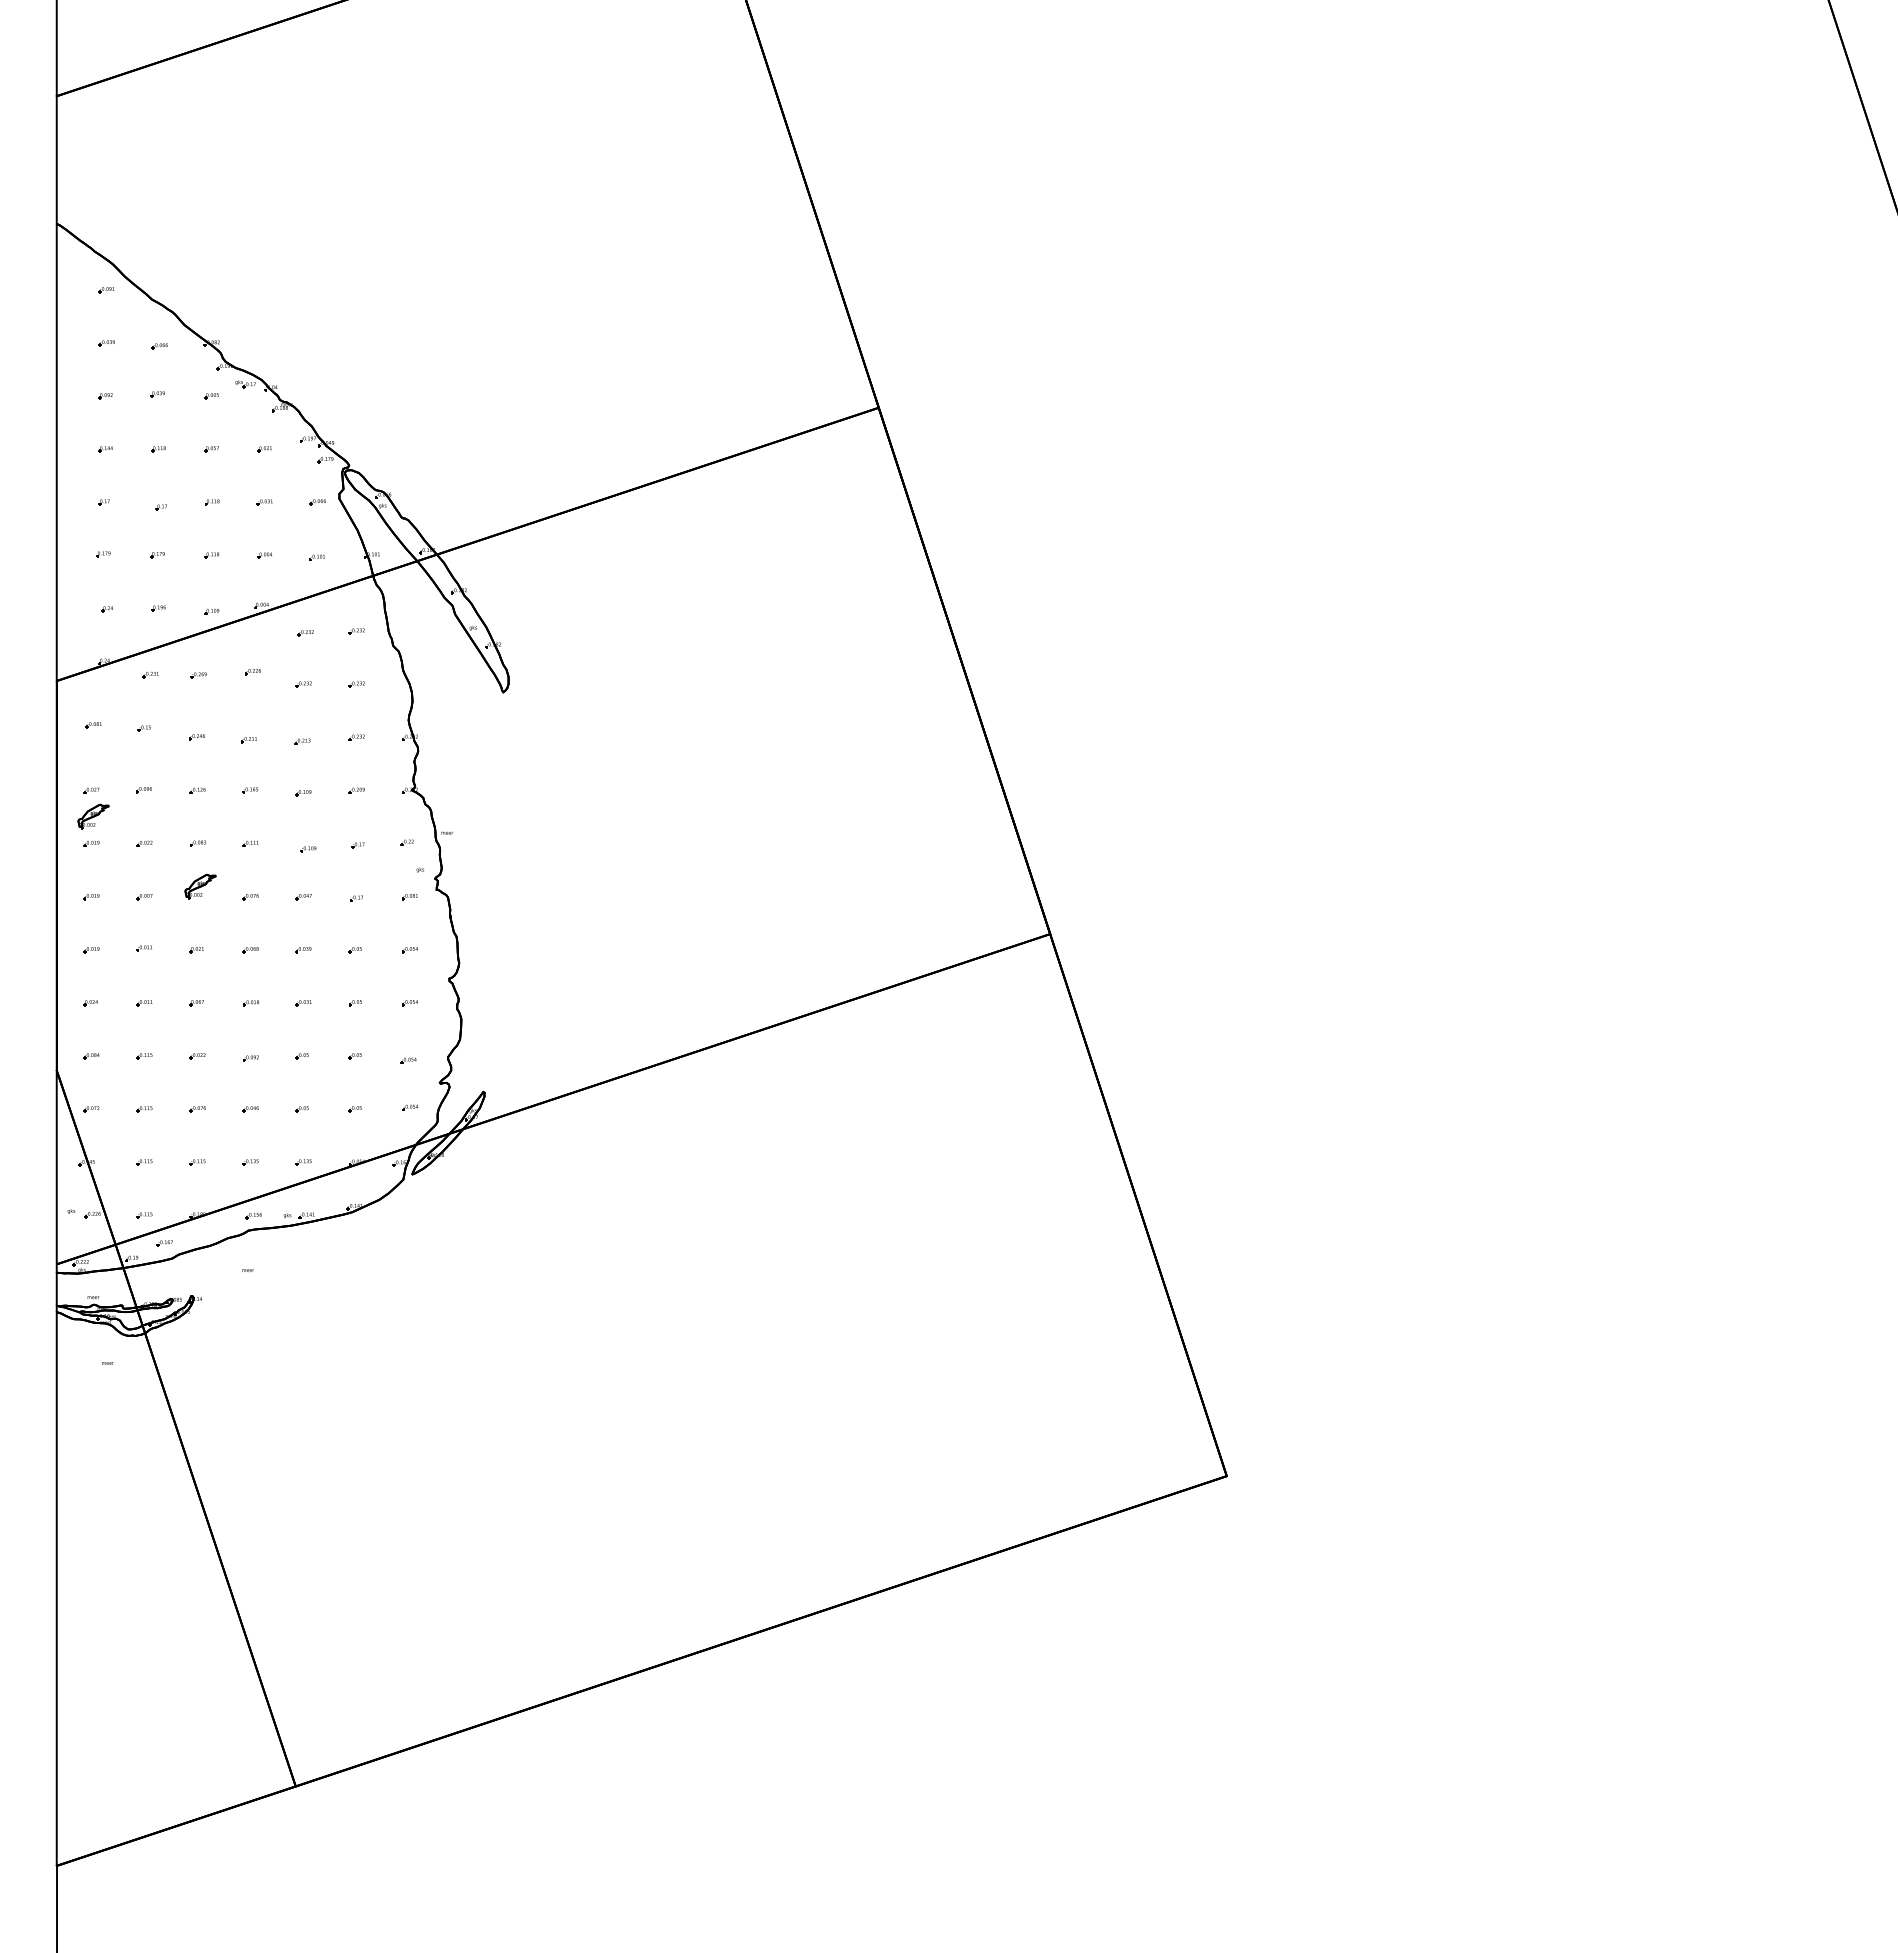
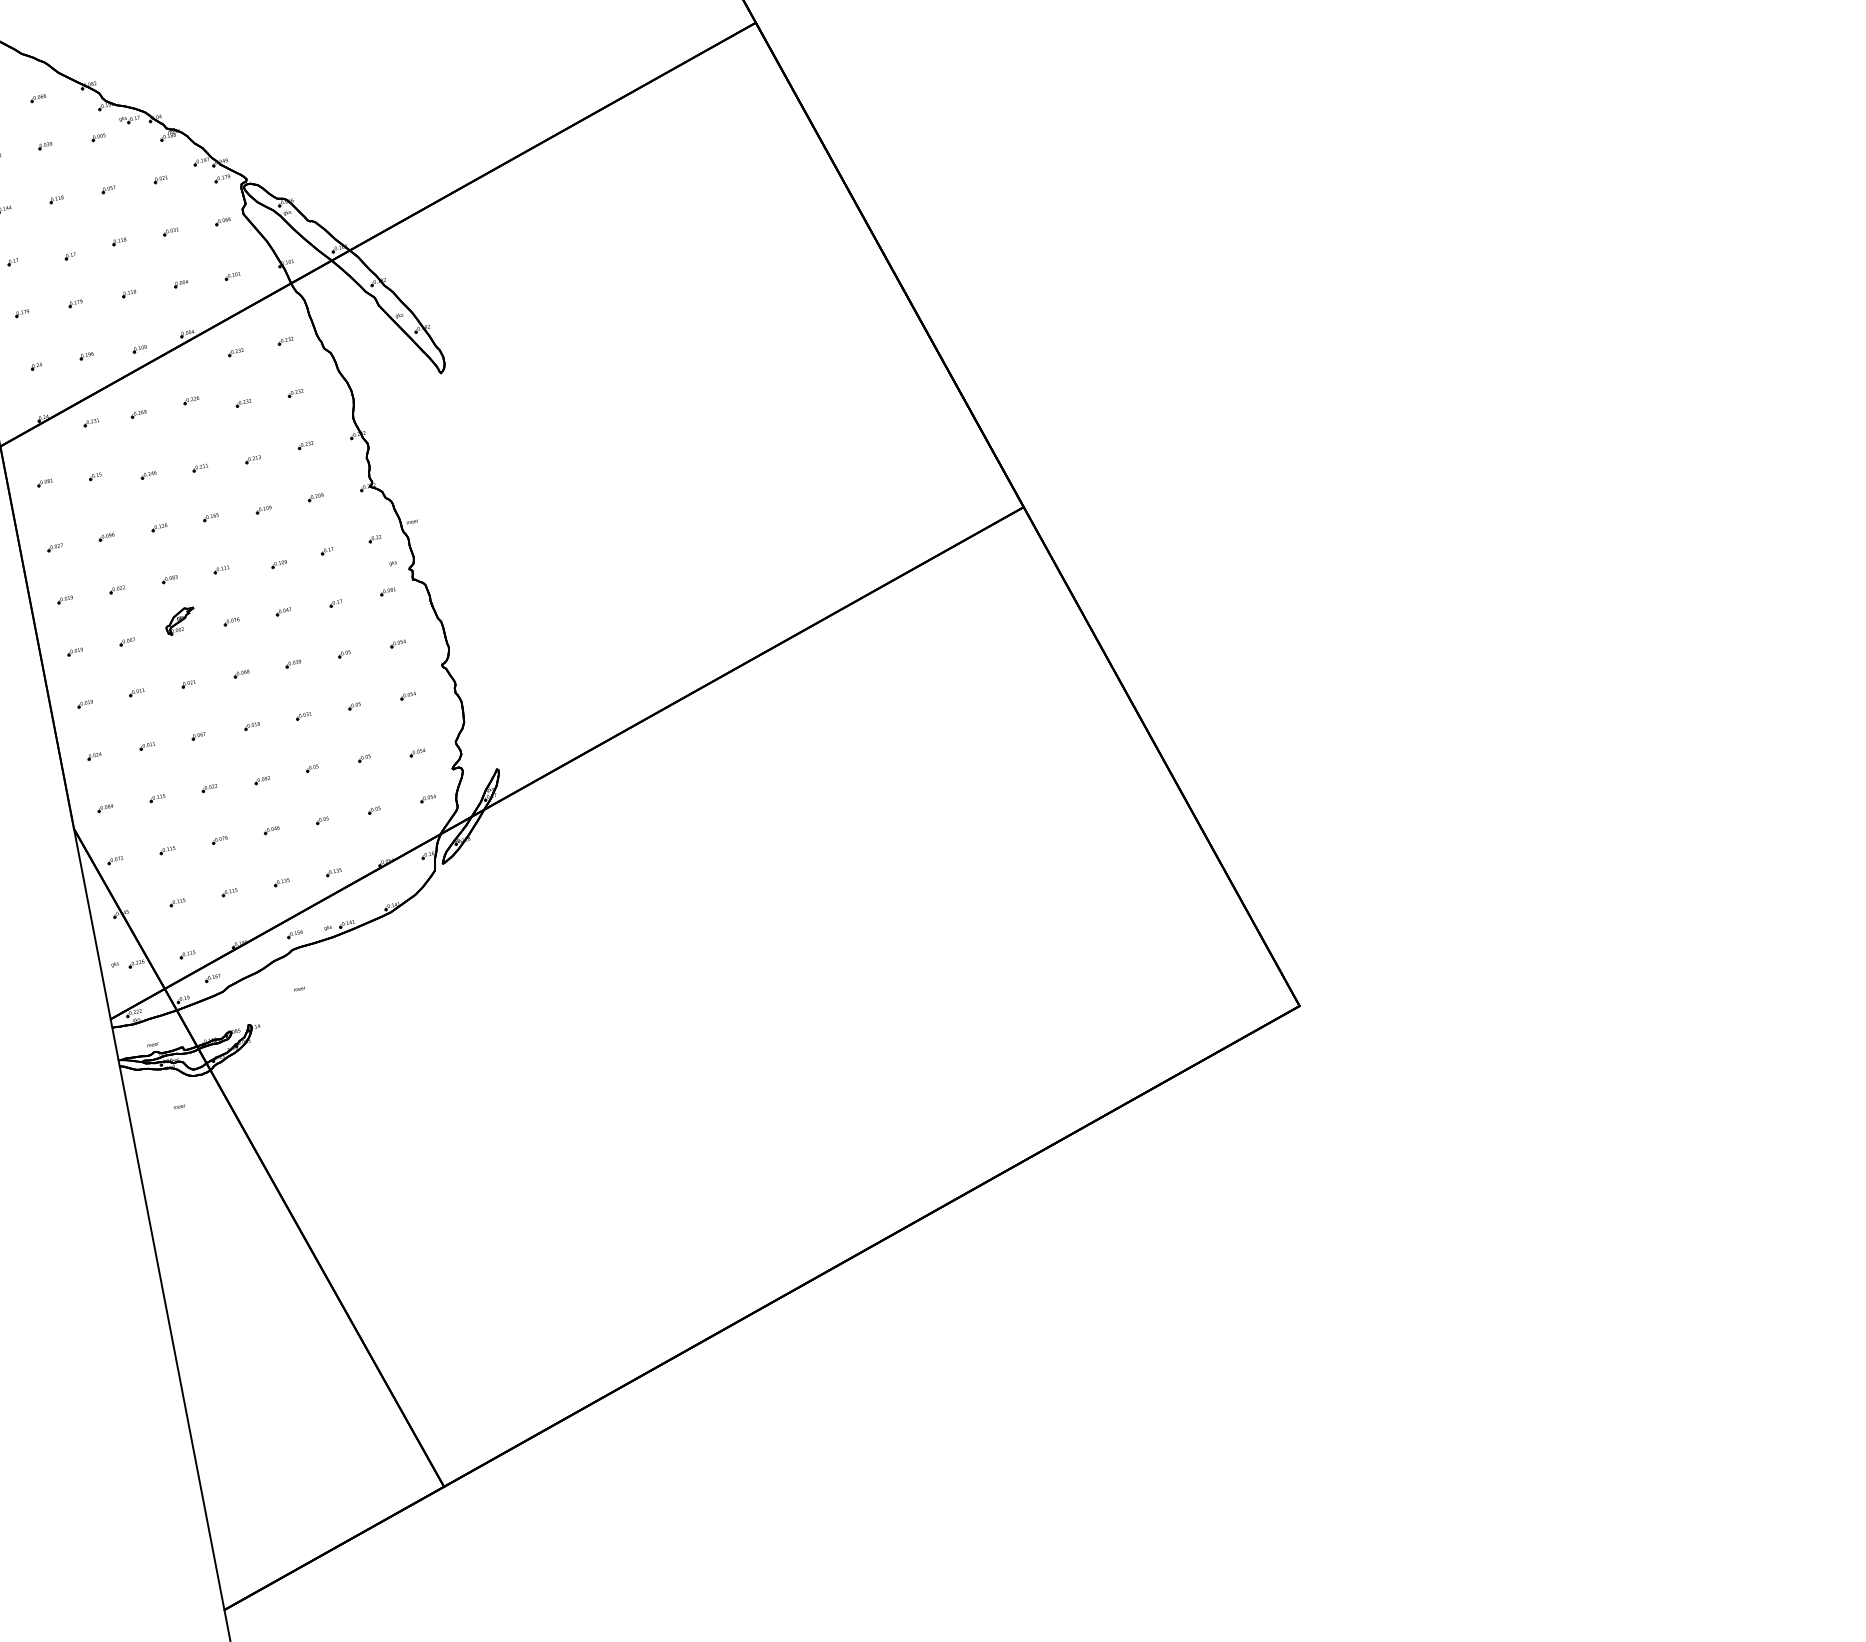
part: (93, 816) -> (62, 572), removed

